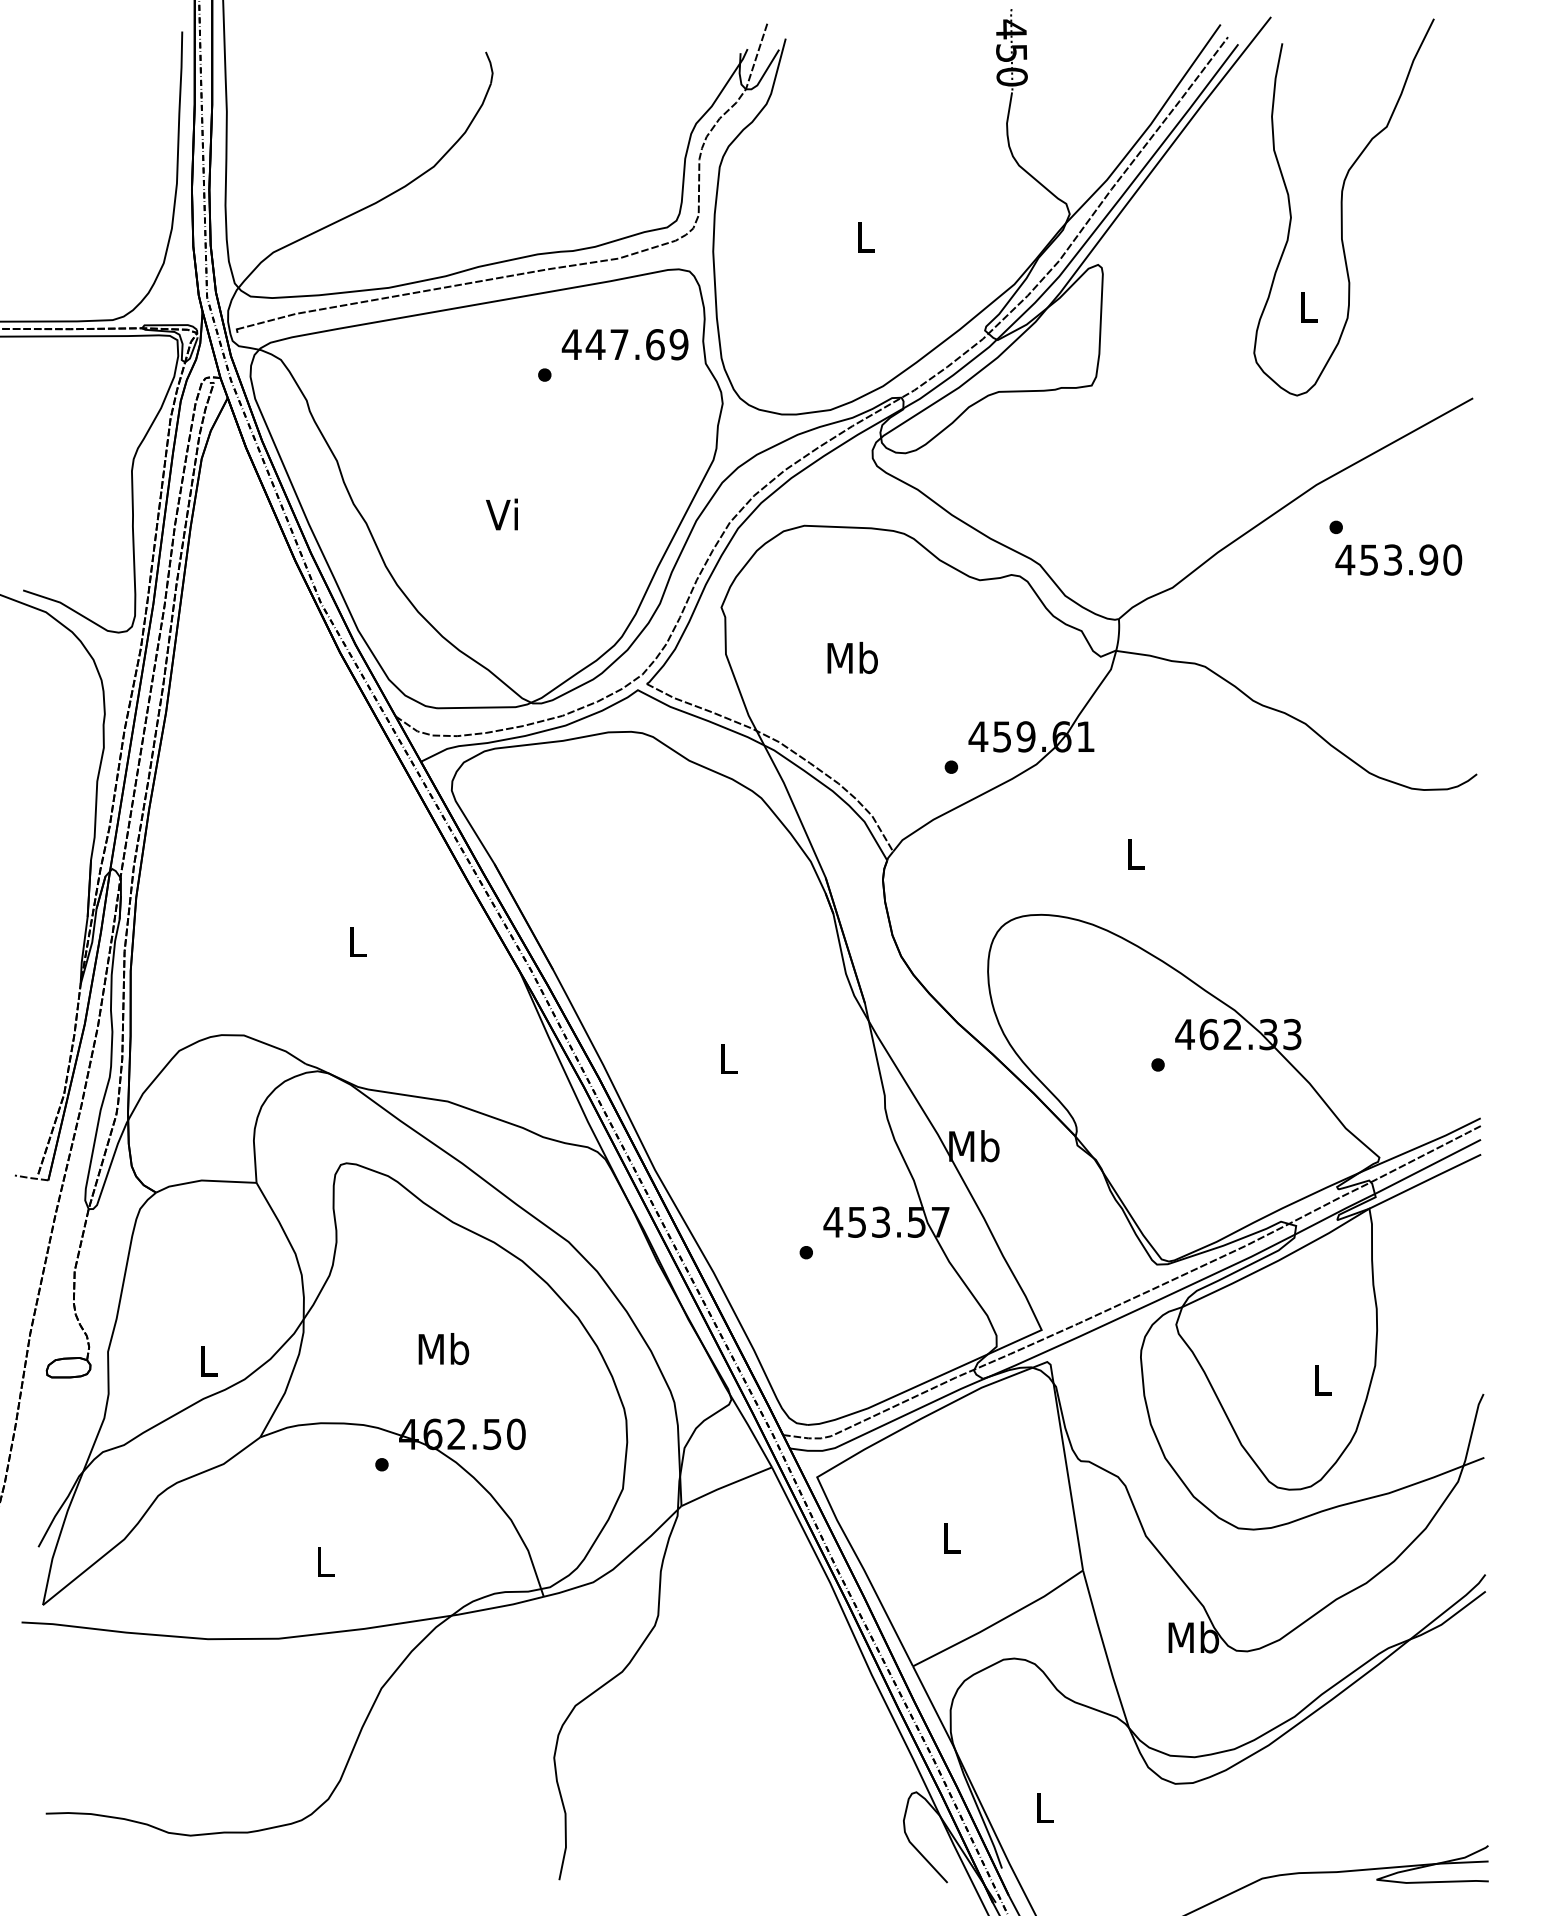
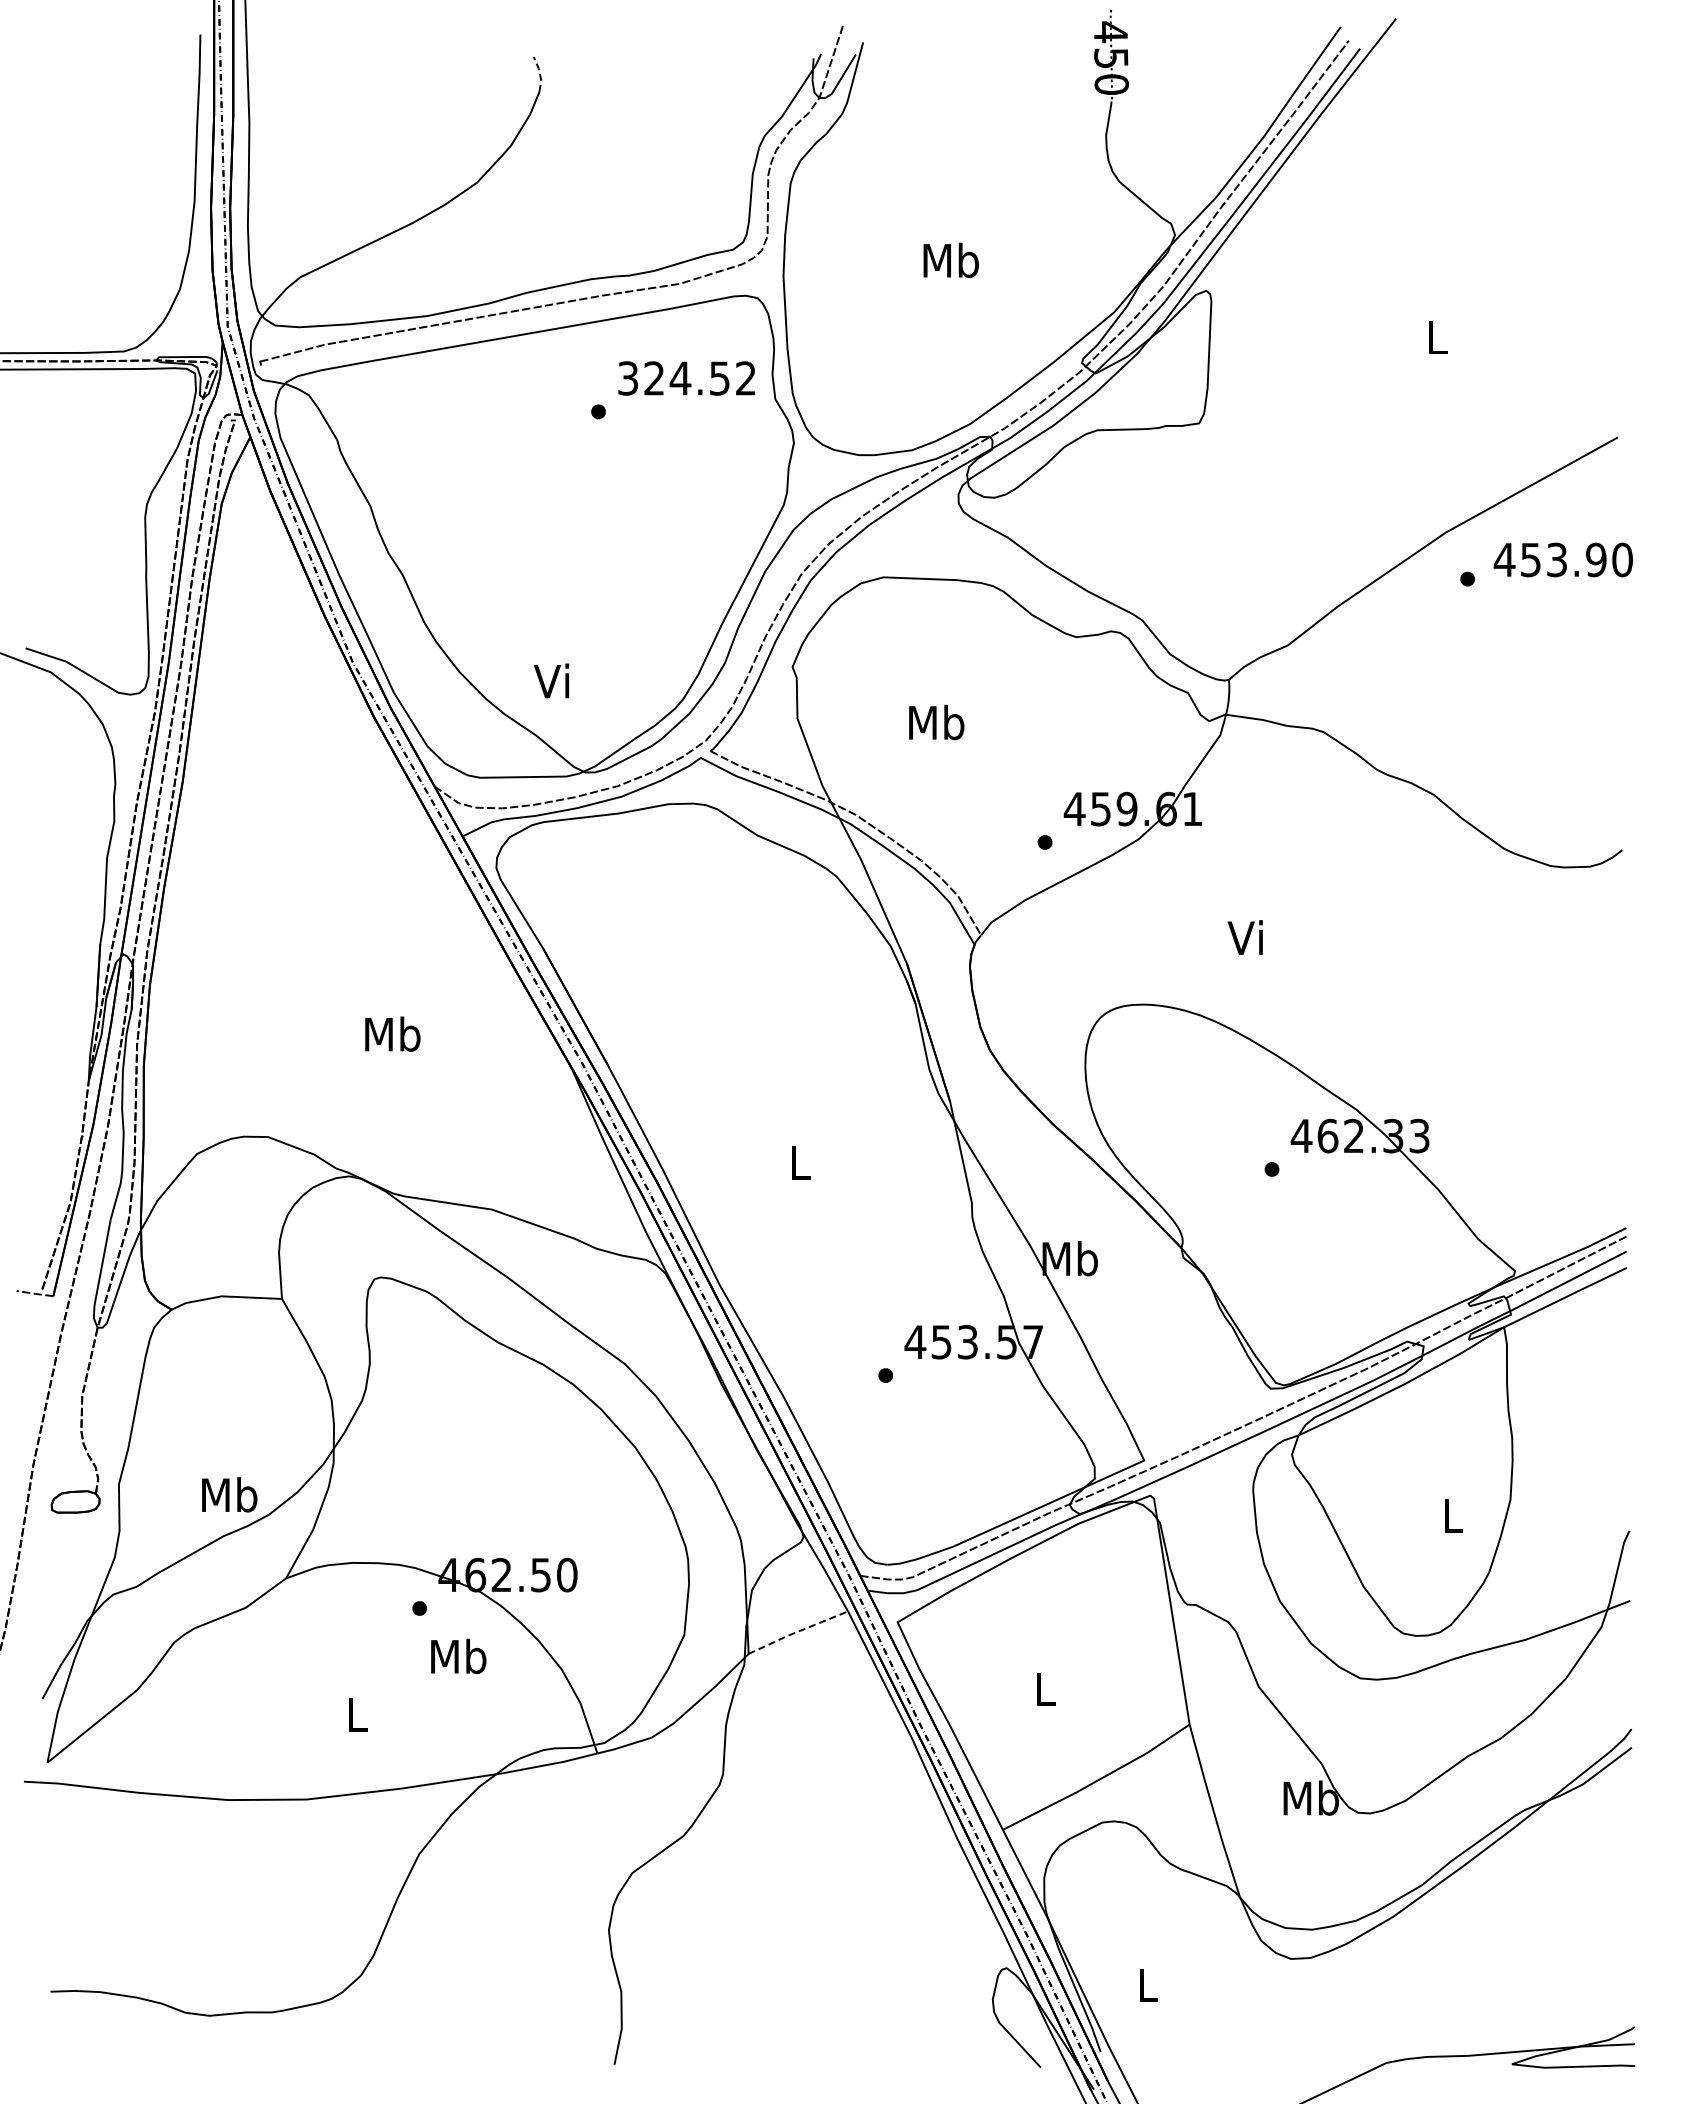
line: (491, 66) -> (539, 73), solid -> dashed
curve: (1342, 207) -> (1474, 227), removed
text: (865, 237) -> (950, 260), L -> Mb
text: (624, 344) -> (686, 378), 447.69 -> 324.52
text: (501, 514) -> (550, 680), moved
text: (1397, 559) -> (1562, 559), moved
text: (1133, 853) -> (1244, 937), L -> Vi
text: (357, 941) -> (392, 1033), L -> Mb
text: (443, 1349) -> (458, 1656), moved
text: (208, 1360) -> (229, 1494), L -> Mb
line: (725, 1485) -> (797, 1631), solid -> dashed

